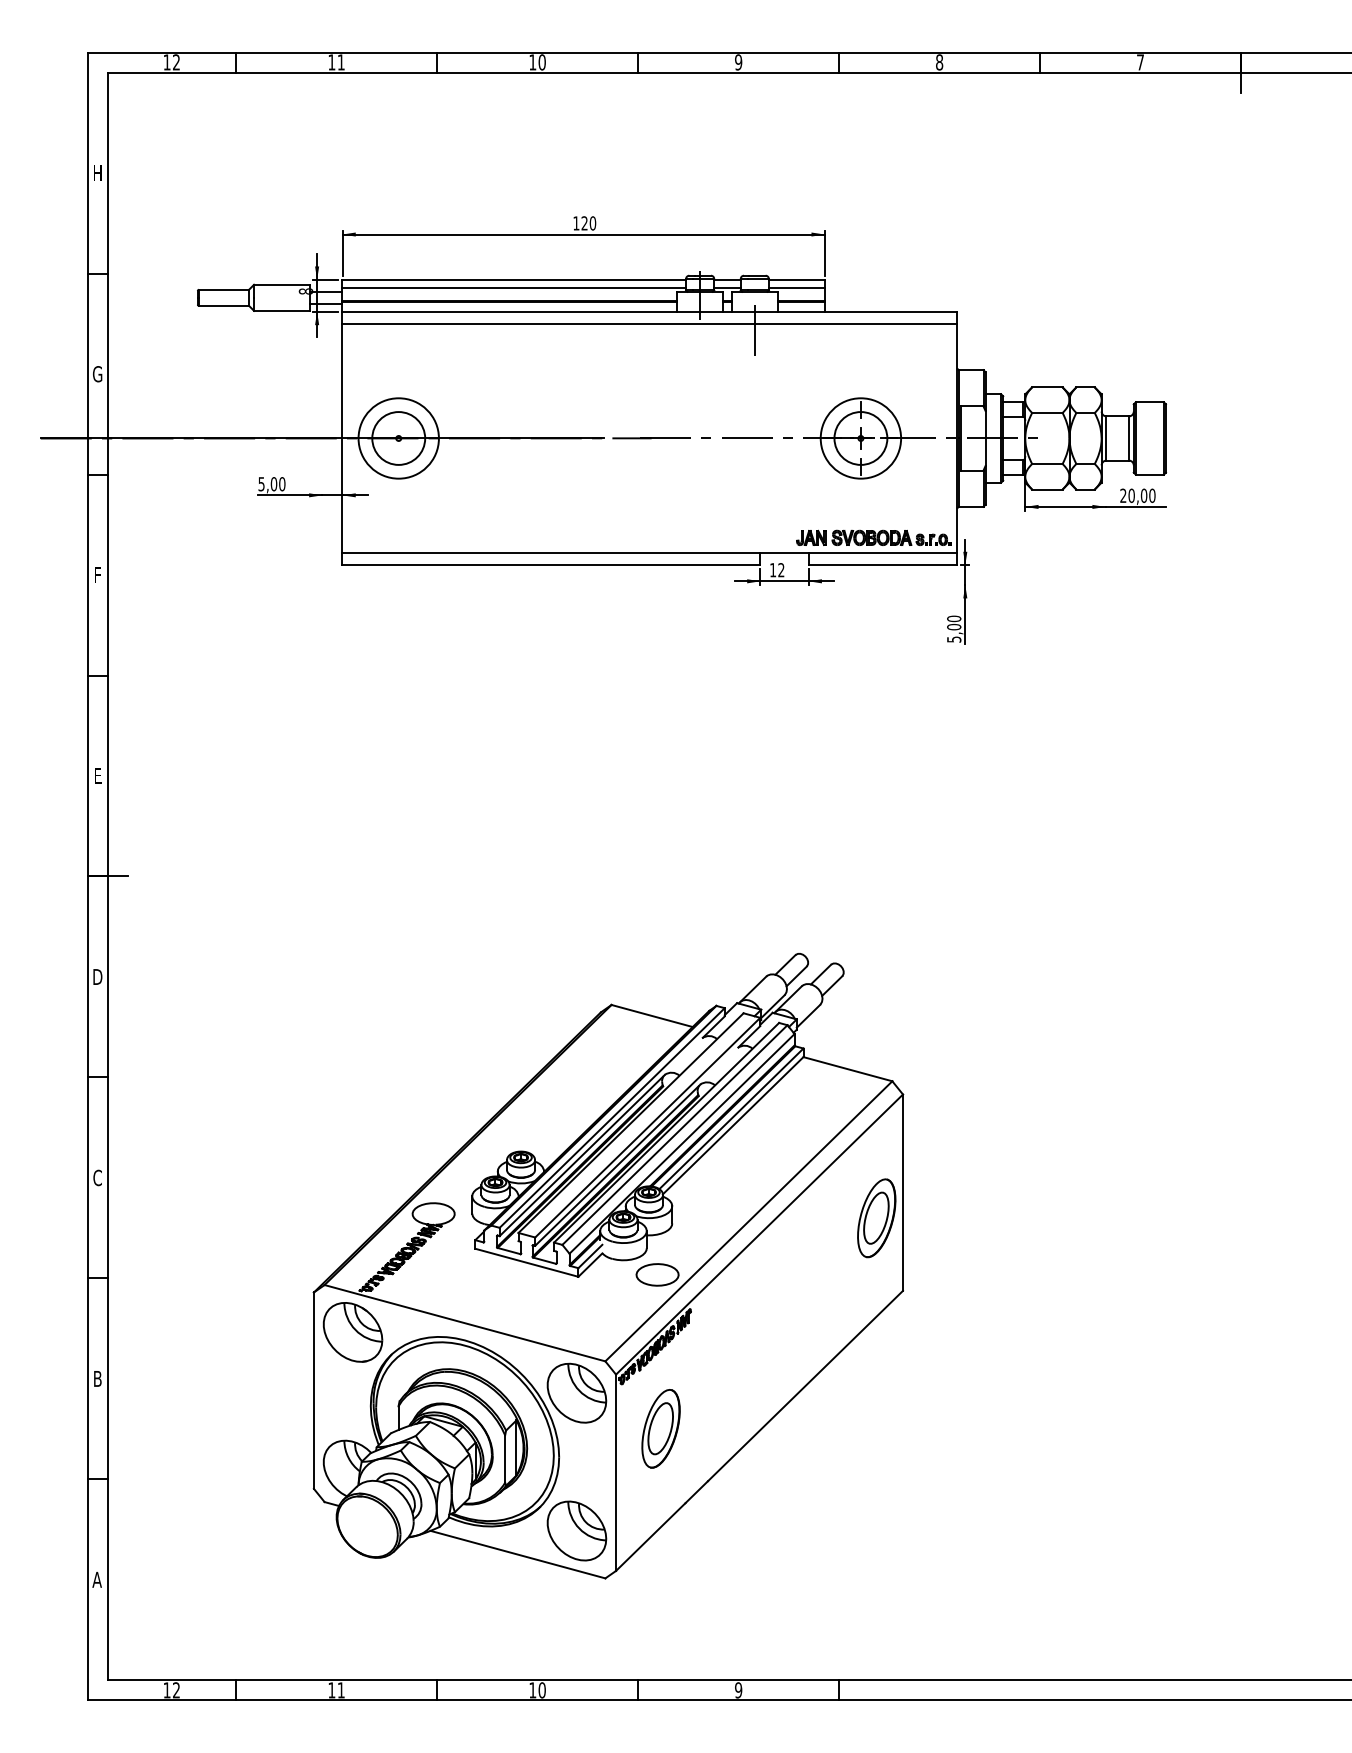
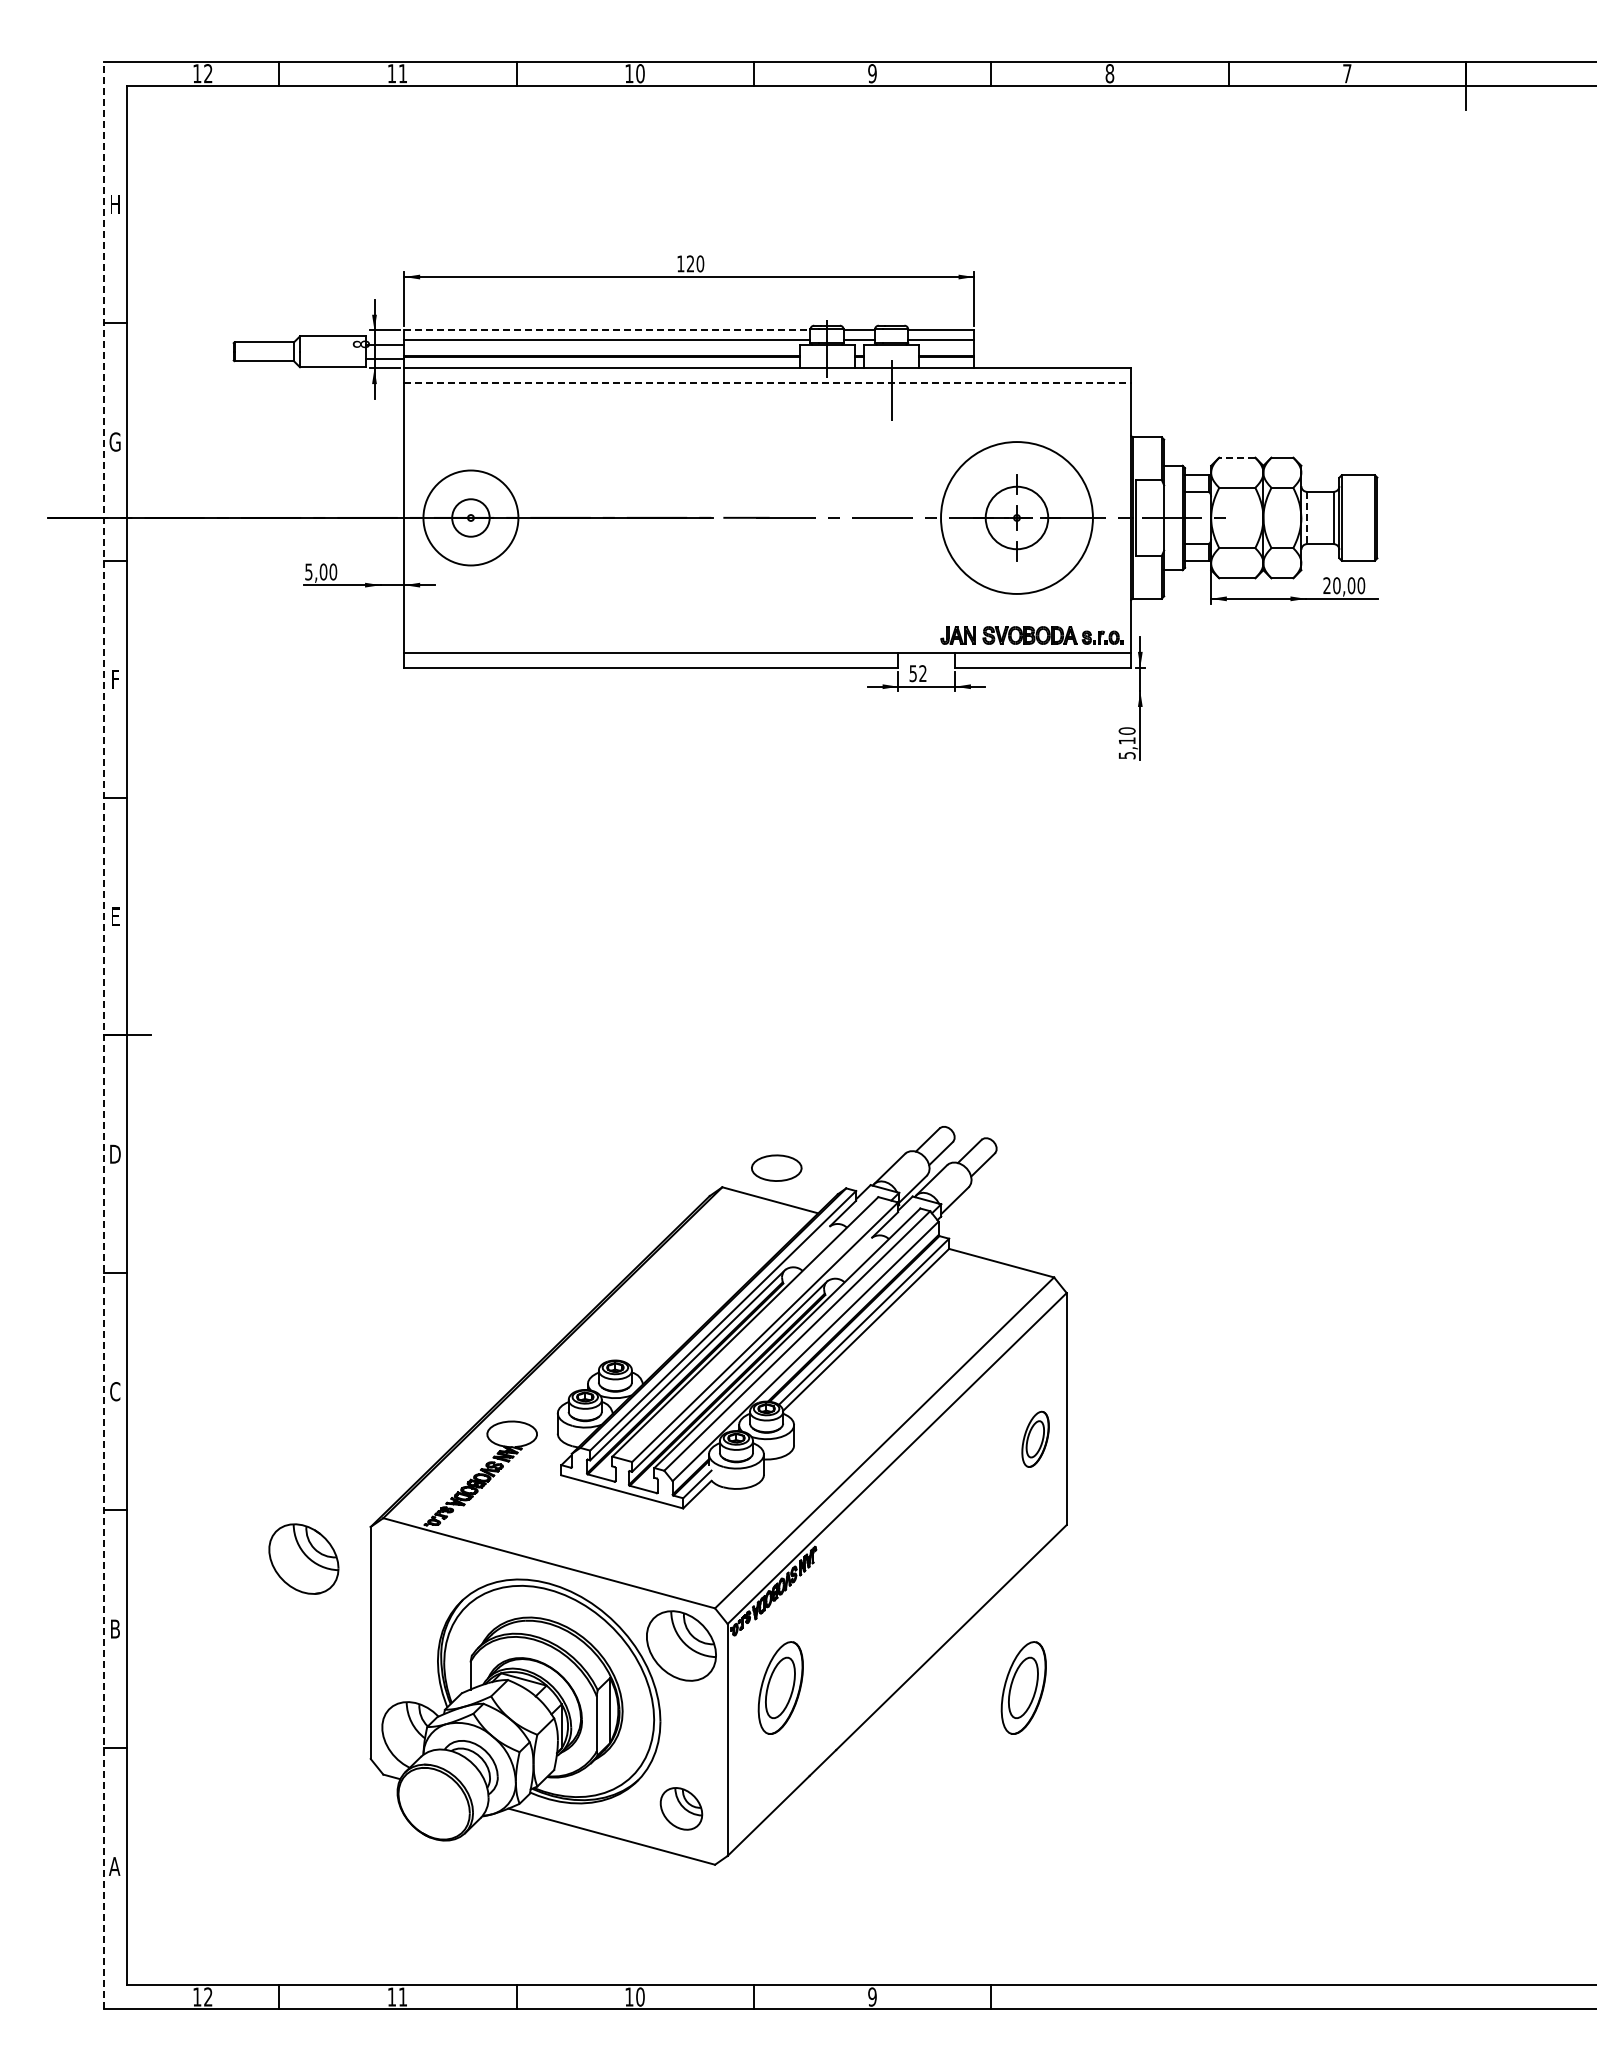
line: (514, 279) -> (607, 330), solid -> dashed
line: (650, 323) -> (768, 382), solid -> dashed
line: (1046, 387) -> (1236, 457), solid -> dashed
circle: (398, 438) -> (470, 517), size x0.6
circle: (860, 438) -> (1016, 517), size x1.6
line: (1106, 438) -> (1307, 518), solid -> dashed
text: (772, 570) -> (912, 673), 12 -> 52
text: (953, 626) -> (1126, 740), 5,00 -> 5,10
line: (87, 876) -> (103, 1035), solid -> dashed
part: (876, 1218) -> (1035, 1439), size x0.6
part: (657, 1274) -> (776, 1167), moved
part: (352, 1331) -> (303, 1558), moved
part: (866, 1428) -> (1023, 1687), added
part: (576, 1530) -> (681, 1808), size x0.6

